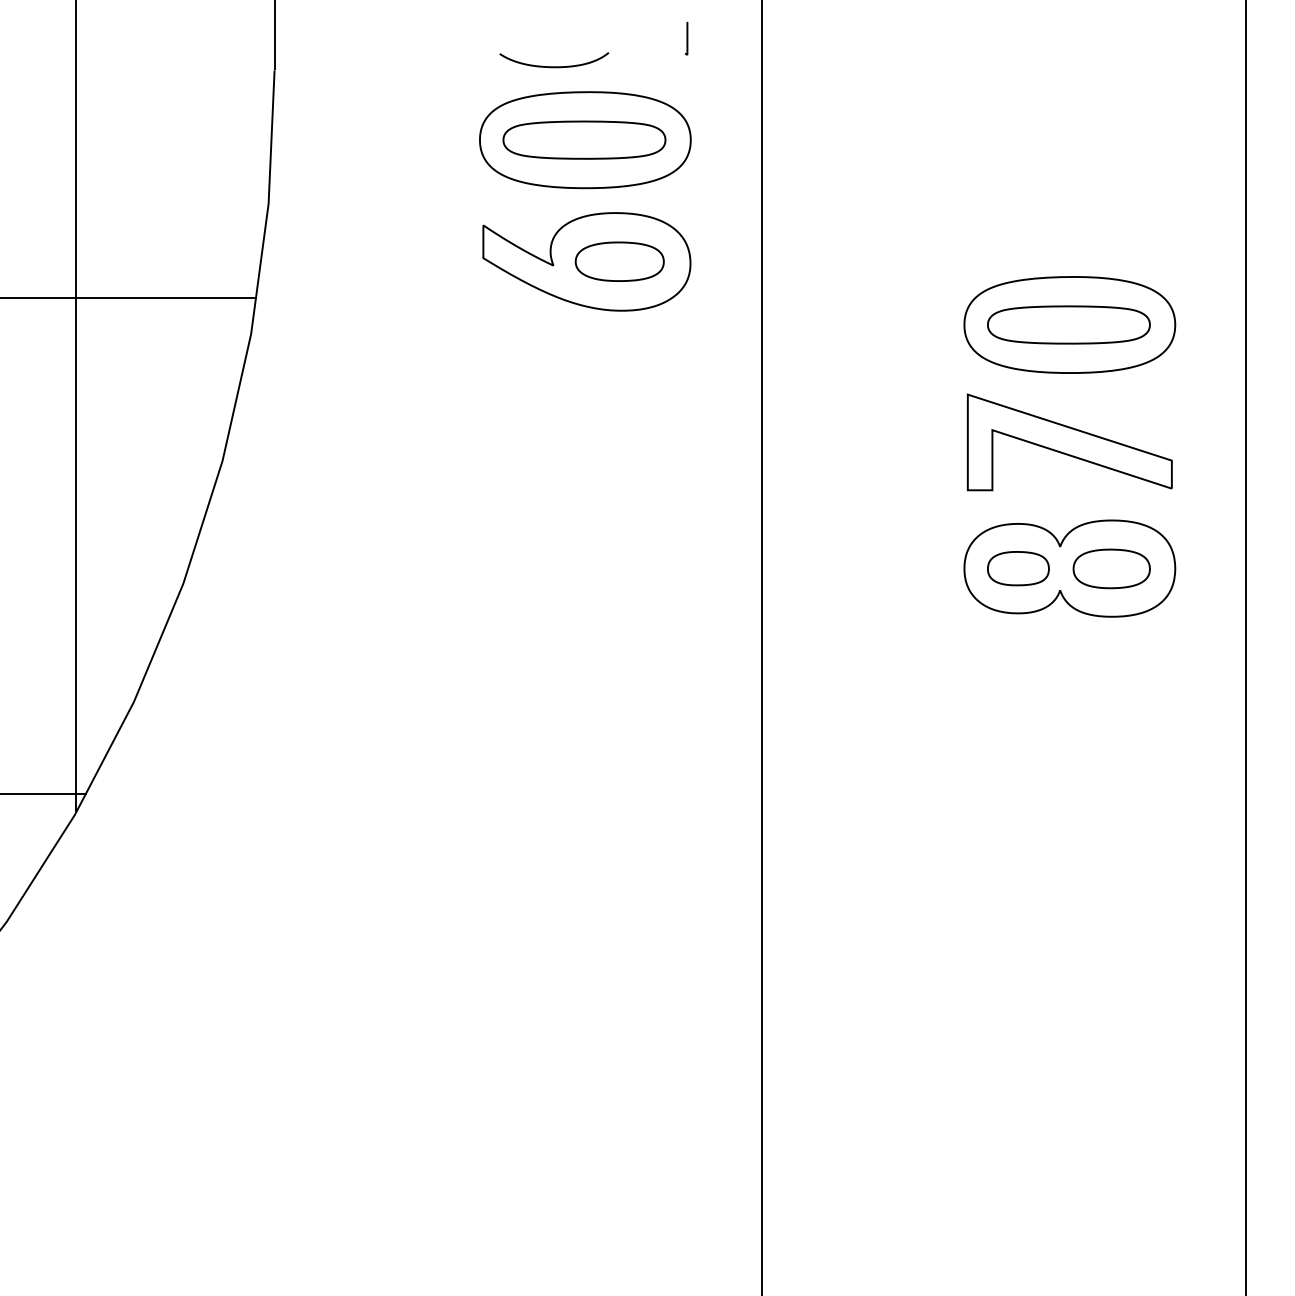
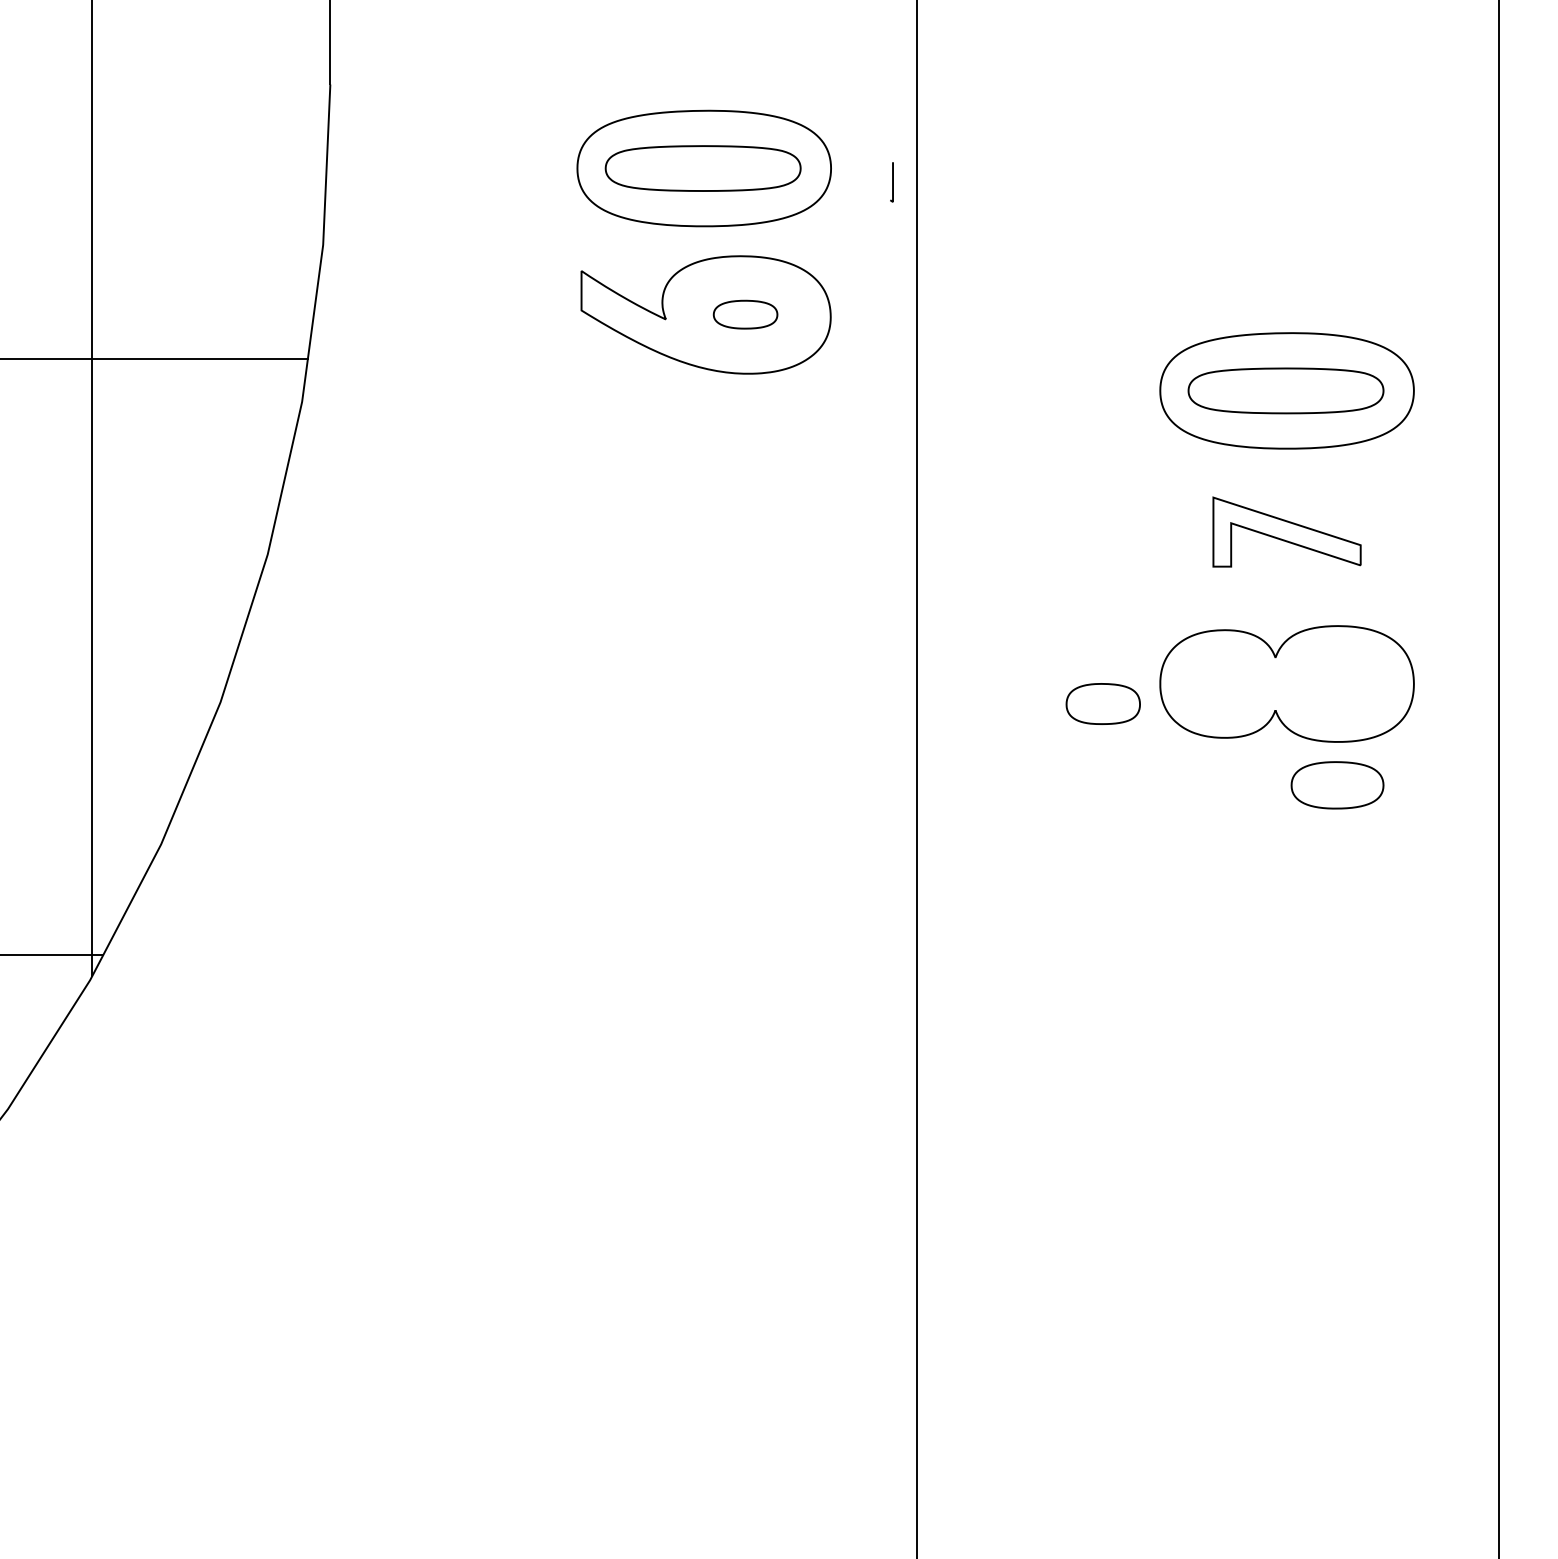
line: (686, 38) -> (892, 182), moved
curve: (553, 66) -> (666, 79), removed
part: (619, 261) -> (745, 314), size x0.6
part: (1069, 441) -> (1286, 531), size x0.6
part: (1017, 568) -> (1102, 703), moved
part: (1111, 569) -> (1337, 785), moved

